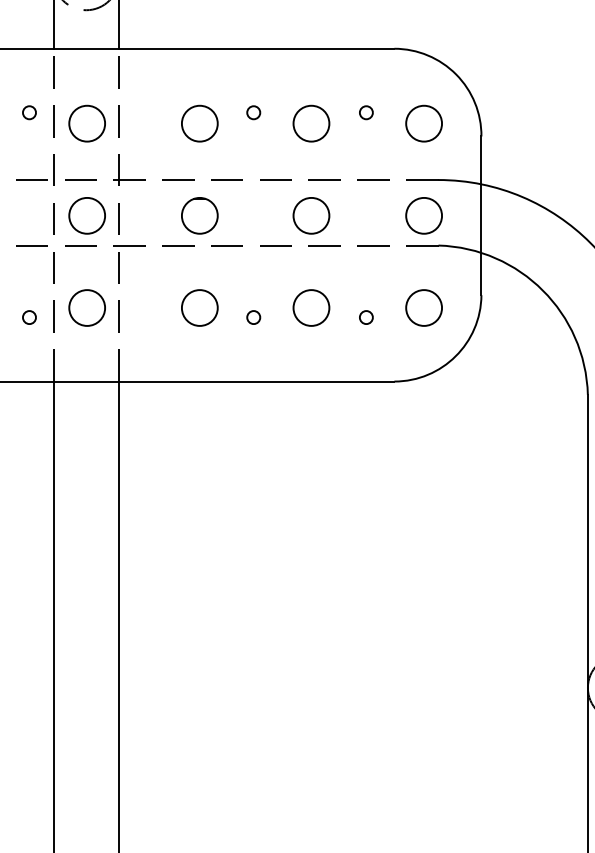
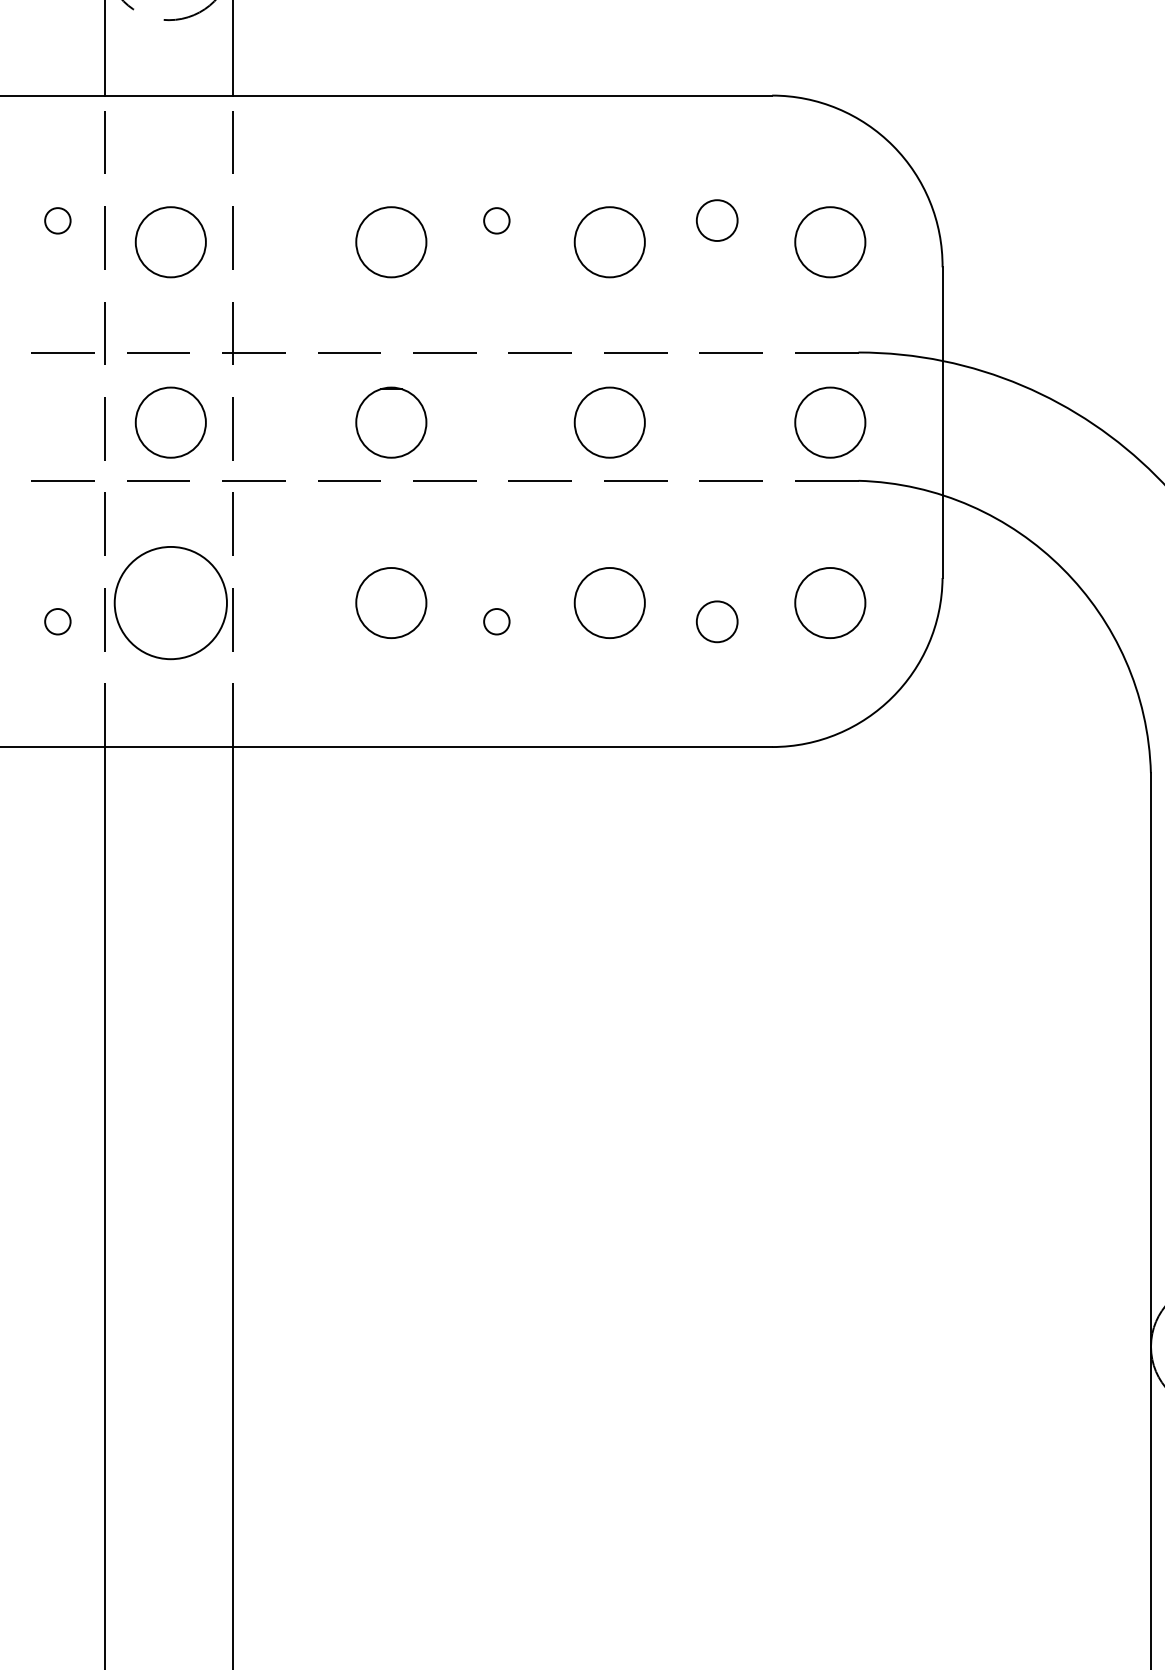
circle: (366, 112) -> (717, 220), size x1.6
circle: (87, 307) -> (171, 602), size x1.6
circle: (366, 317) -> (717, 621), size x1.6

